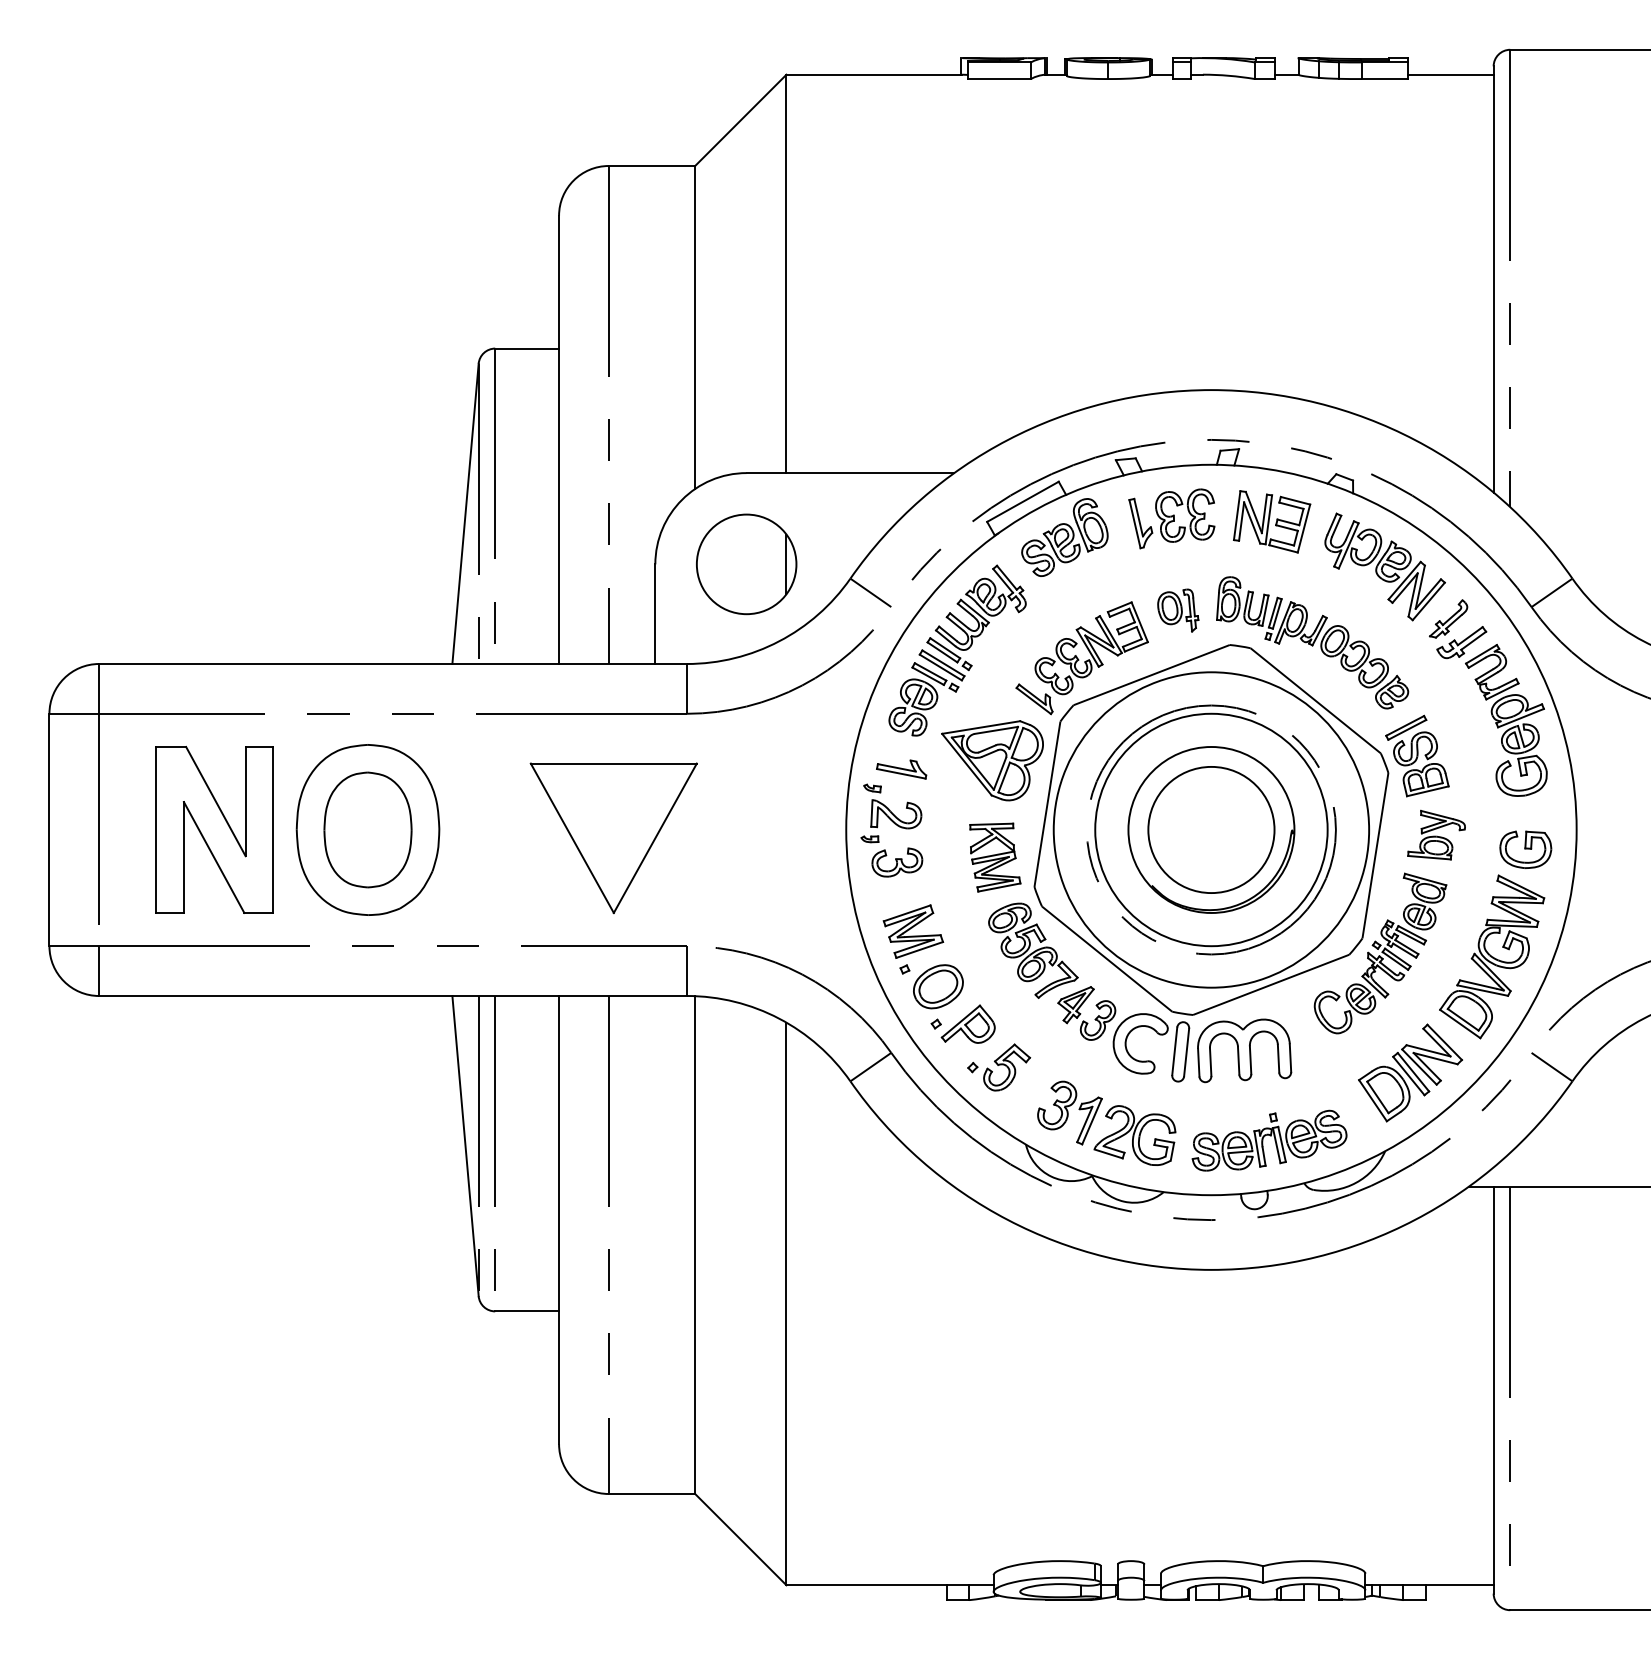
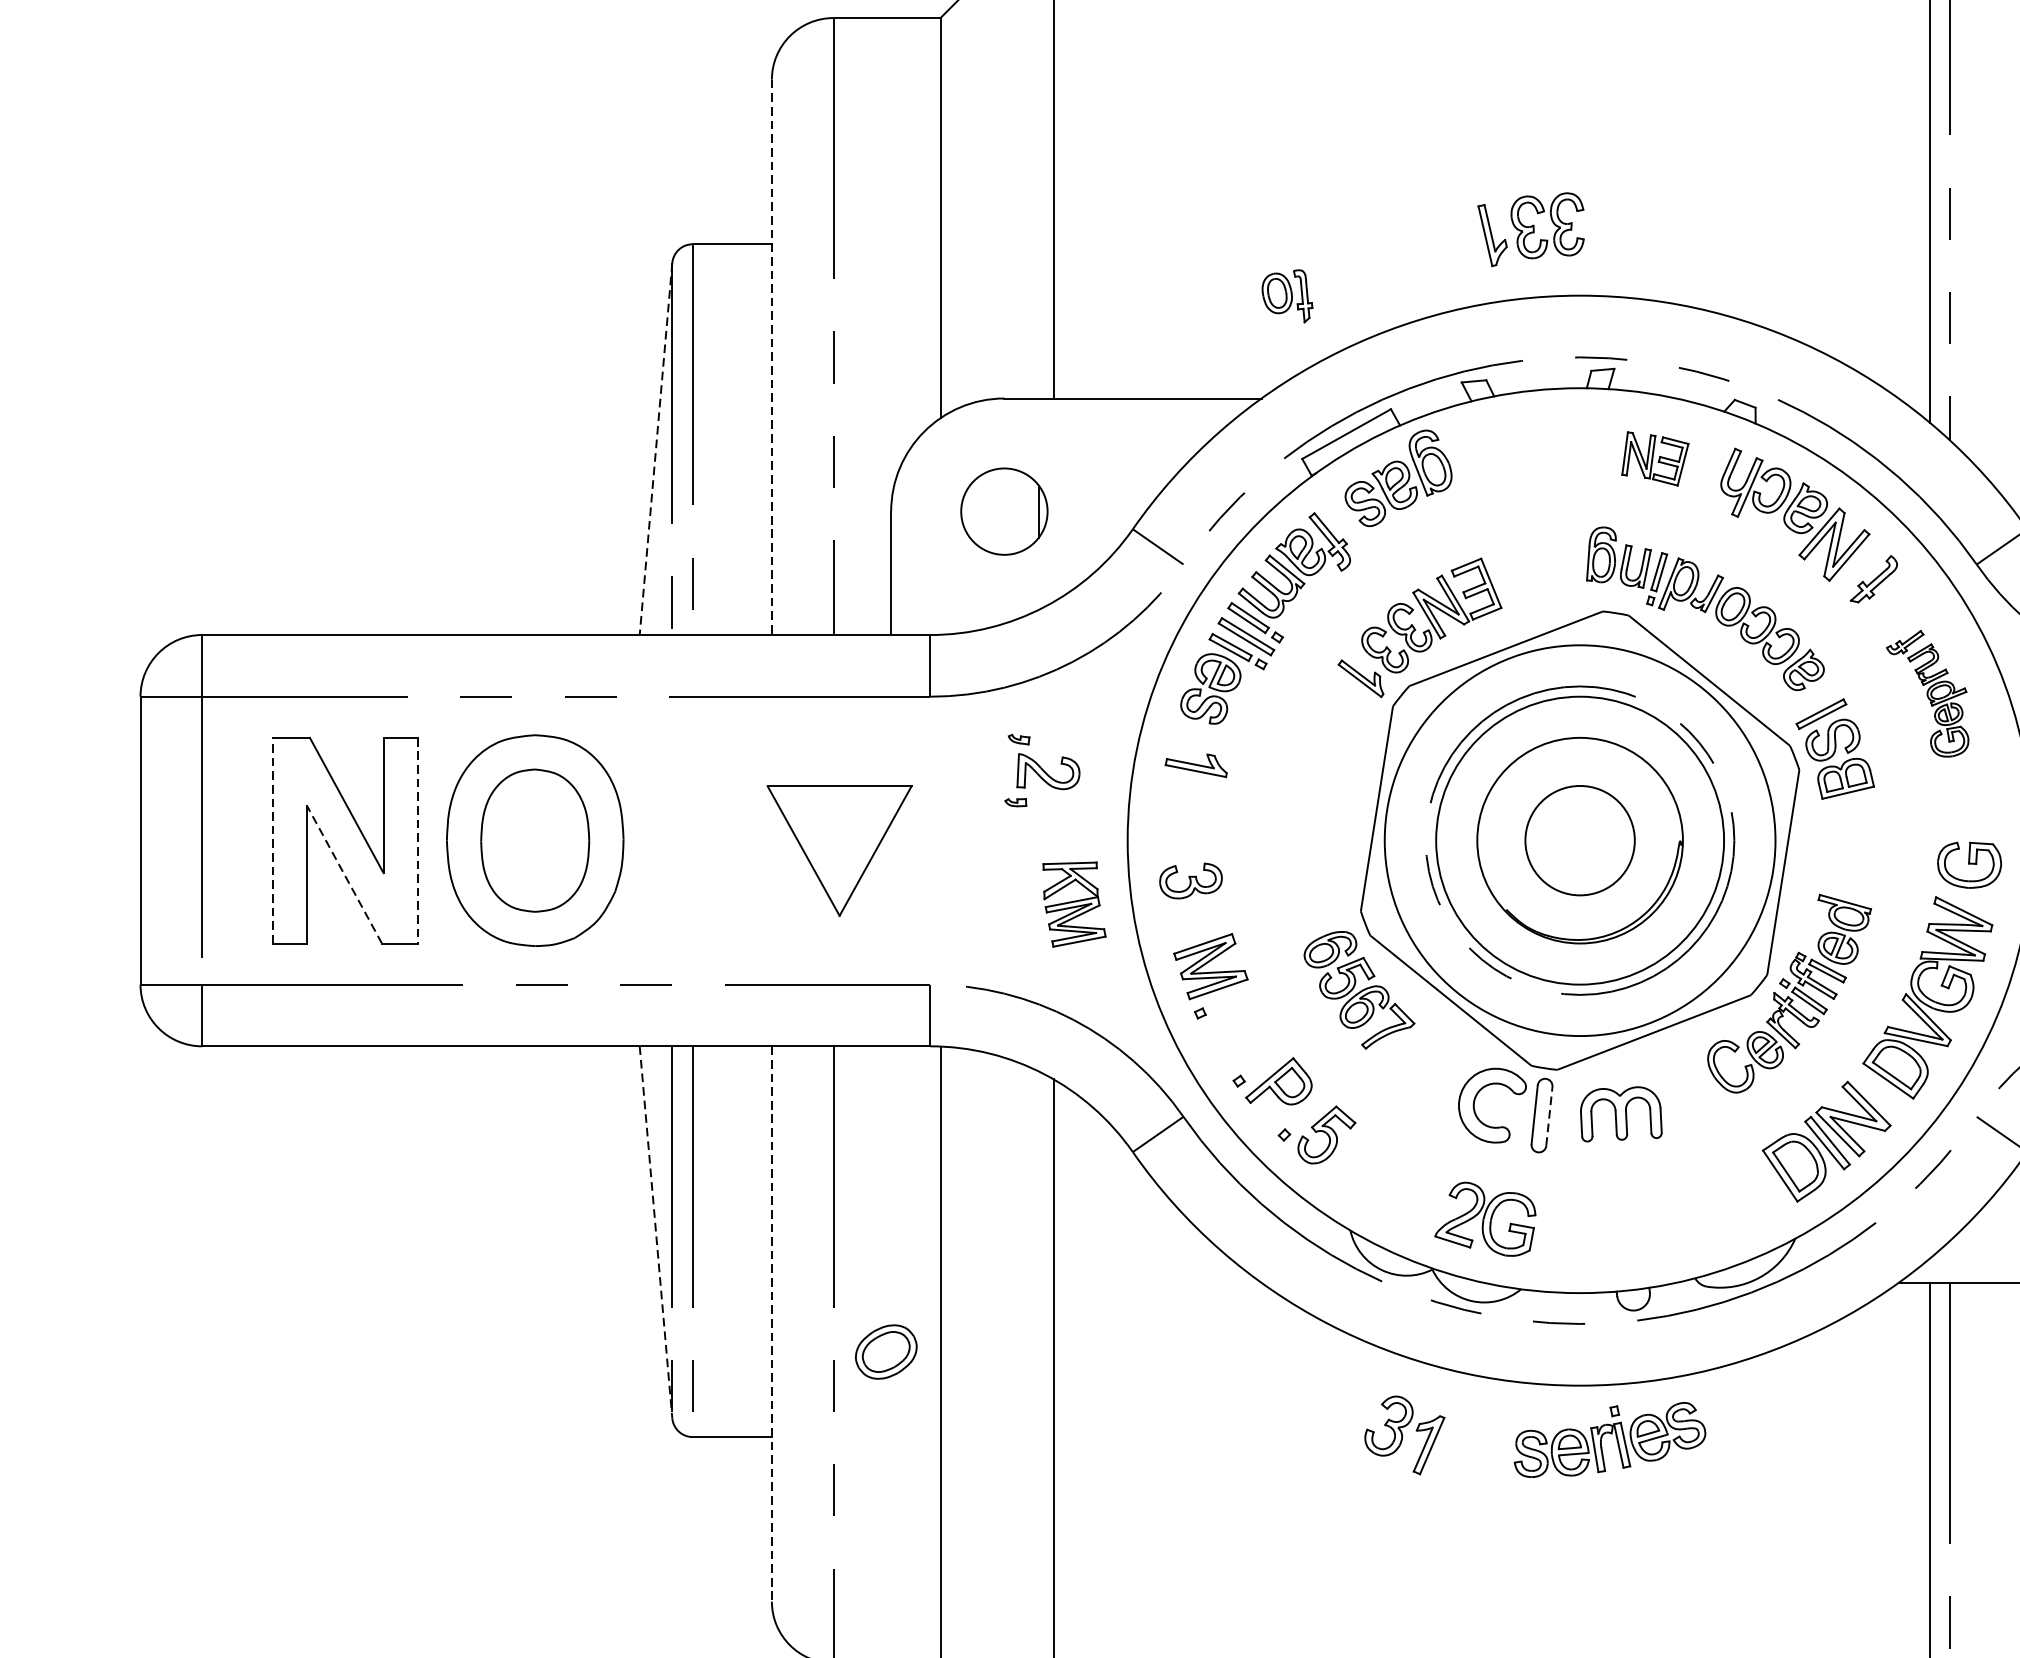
line: (559, 440) -> (772, 358), solid -> dashed
line: (465, 513) -> (655, 448), solid -> dashed
part: (1171, 518) -> (1530, 229), moved
part: (1272, 521) -> (1655, 458), size x0.7
part: (746, 564) -> (1004, 511), size x0.7
part: (1178, 610) -> (1287, 296), moved
part: (1491, 711) -> (1927, 693), size x0.6
part: (992, 760) -> (1308, 754), removed
part: (891, 813) -> (1042, 770), moved
circle: (1211, 829) -> (1580, 840), size x0.7
line: (156, 830) -> (273, 841), solid -> dashed
line: (273, 830) -> (418, 841), solid -> dashed
part: (1436, 834) -> (1858, 846), removed
part: (613, 838) -> (839, 851), size x0.7
line: (213, 857) -> (343, 874), solid -> dashed
part: (995, 857) -> (1074, 904), moved
part: (938, 986) -> (886, 1351), moved
part: (1086, 1013) -> (1425, 1068), removed
part: (1244, 1050) -> (1621, 1113), size x0.7
line: (1186, 1052) -> (1549, 1116), solid -> dashed
part: (1069, 1112) -> (1404, 1434), moved
part: (1269, 1140) -> (1609, 1439), moved
line: (465, 1146) -> (655, 1232), solid -> dashed
line: (559, 1220) -> (772, 1324), solid -> dashed

